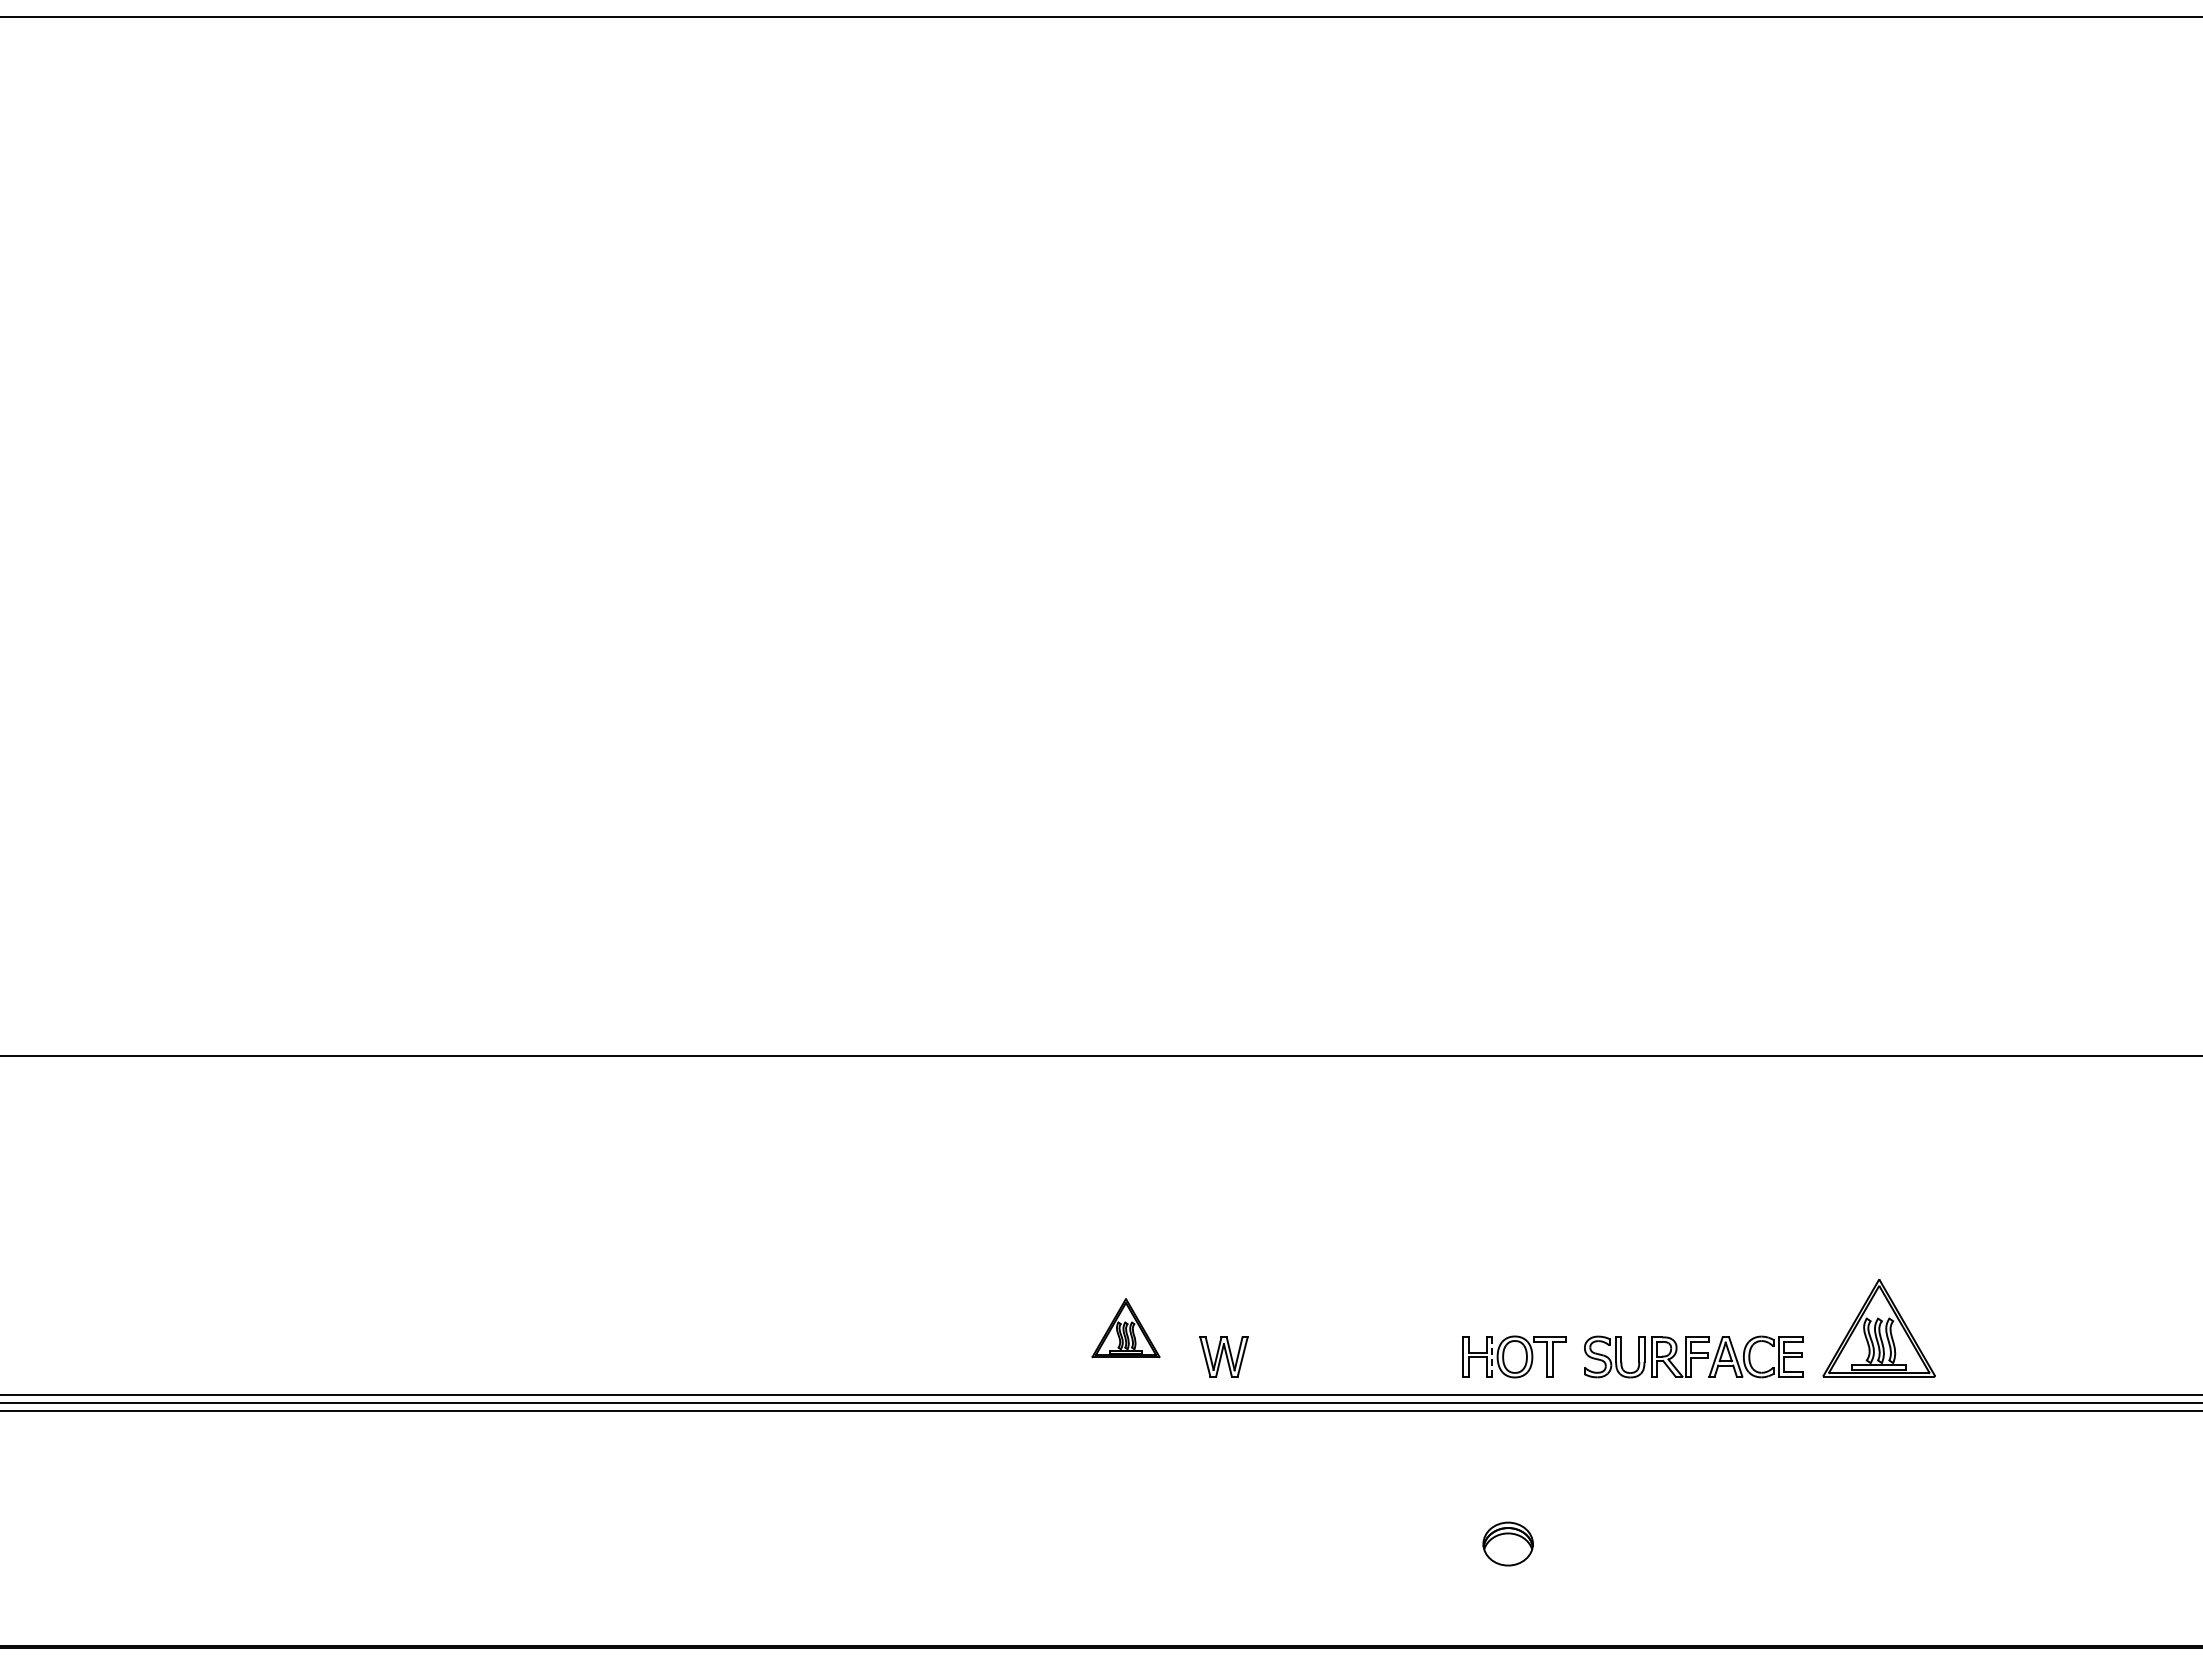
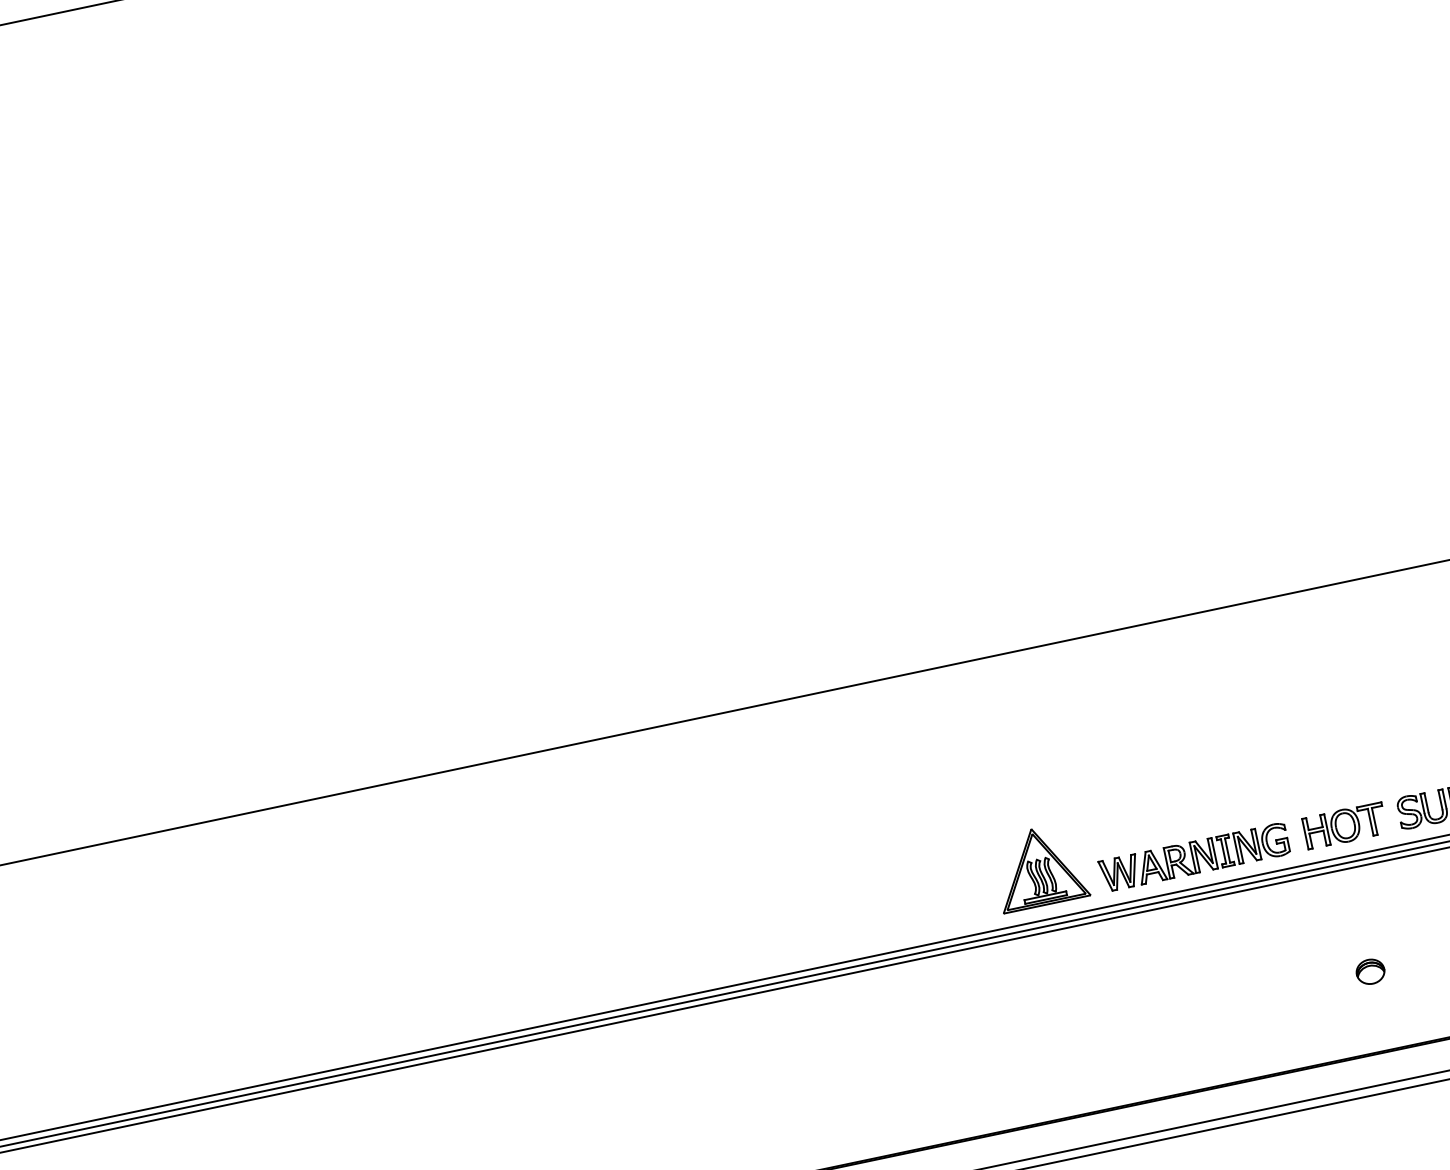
part: (1125, 1328) -> (1038, 867), size x1.67
part: (1343, 1356) -> (1212, 853), added
line: (1491, 1356) -> (1327, 829), dashed -> solid
part: (1507, 1543) -> (1369, 971), size x0.71

